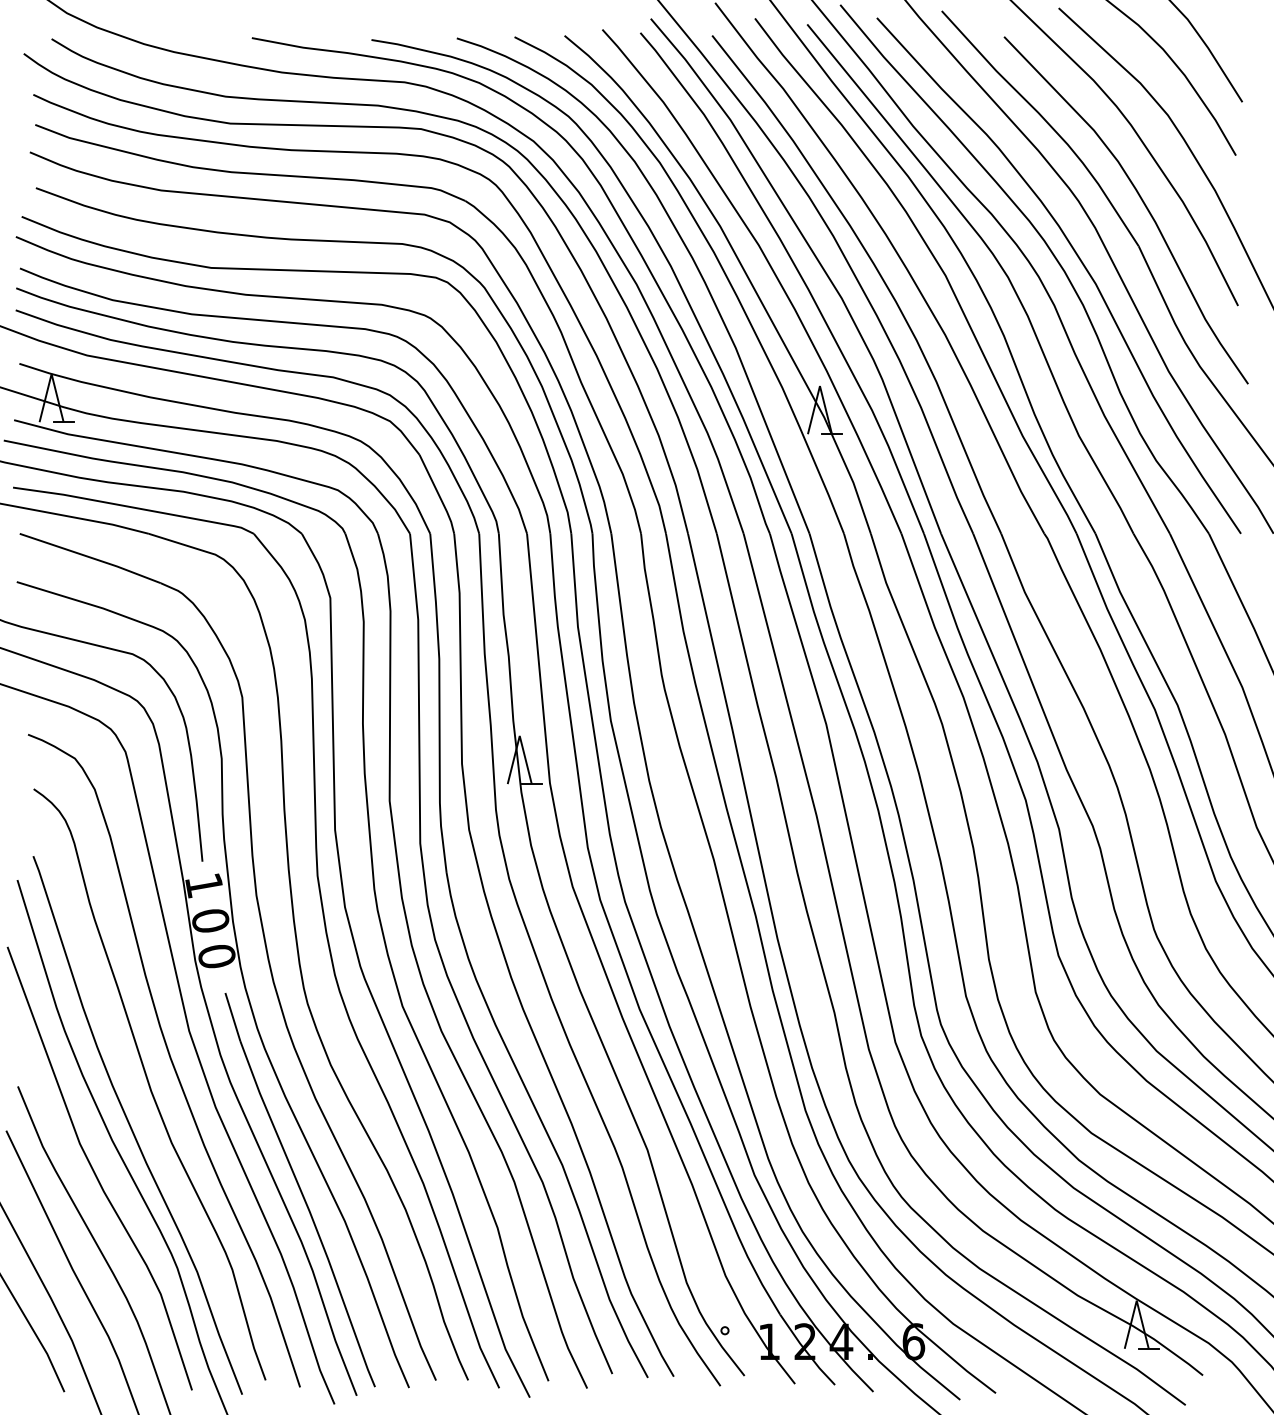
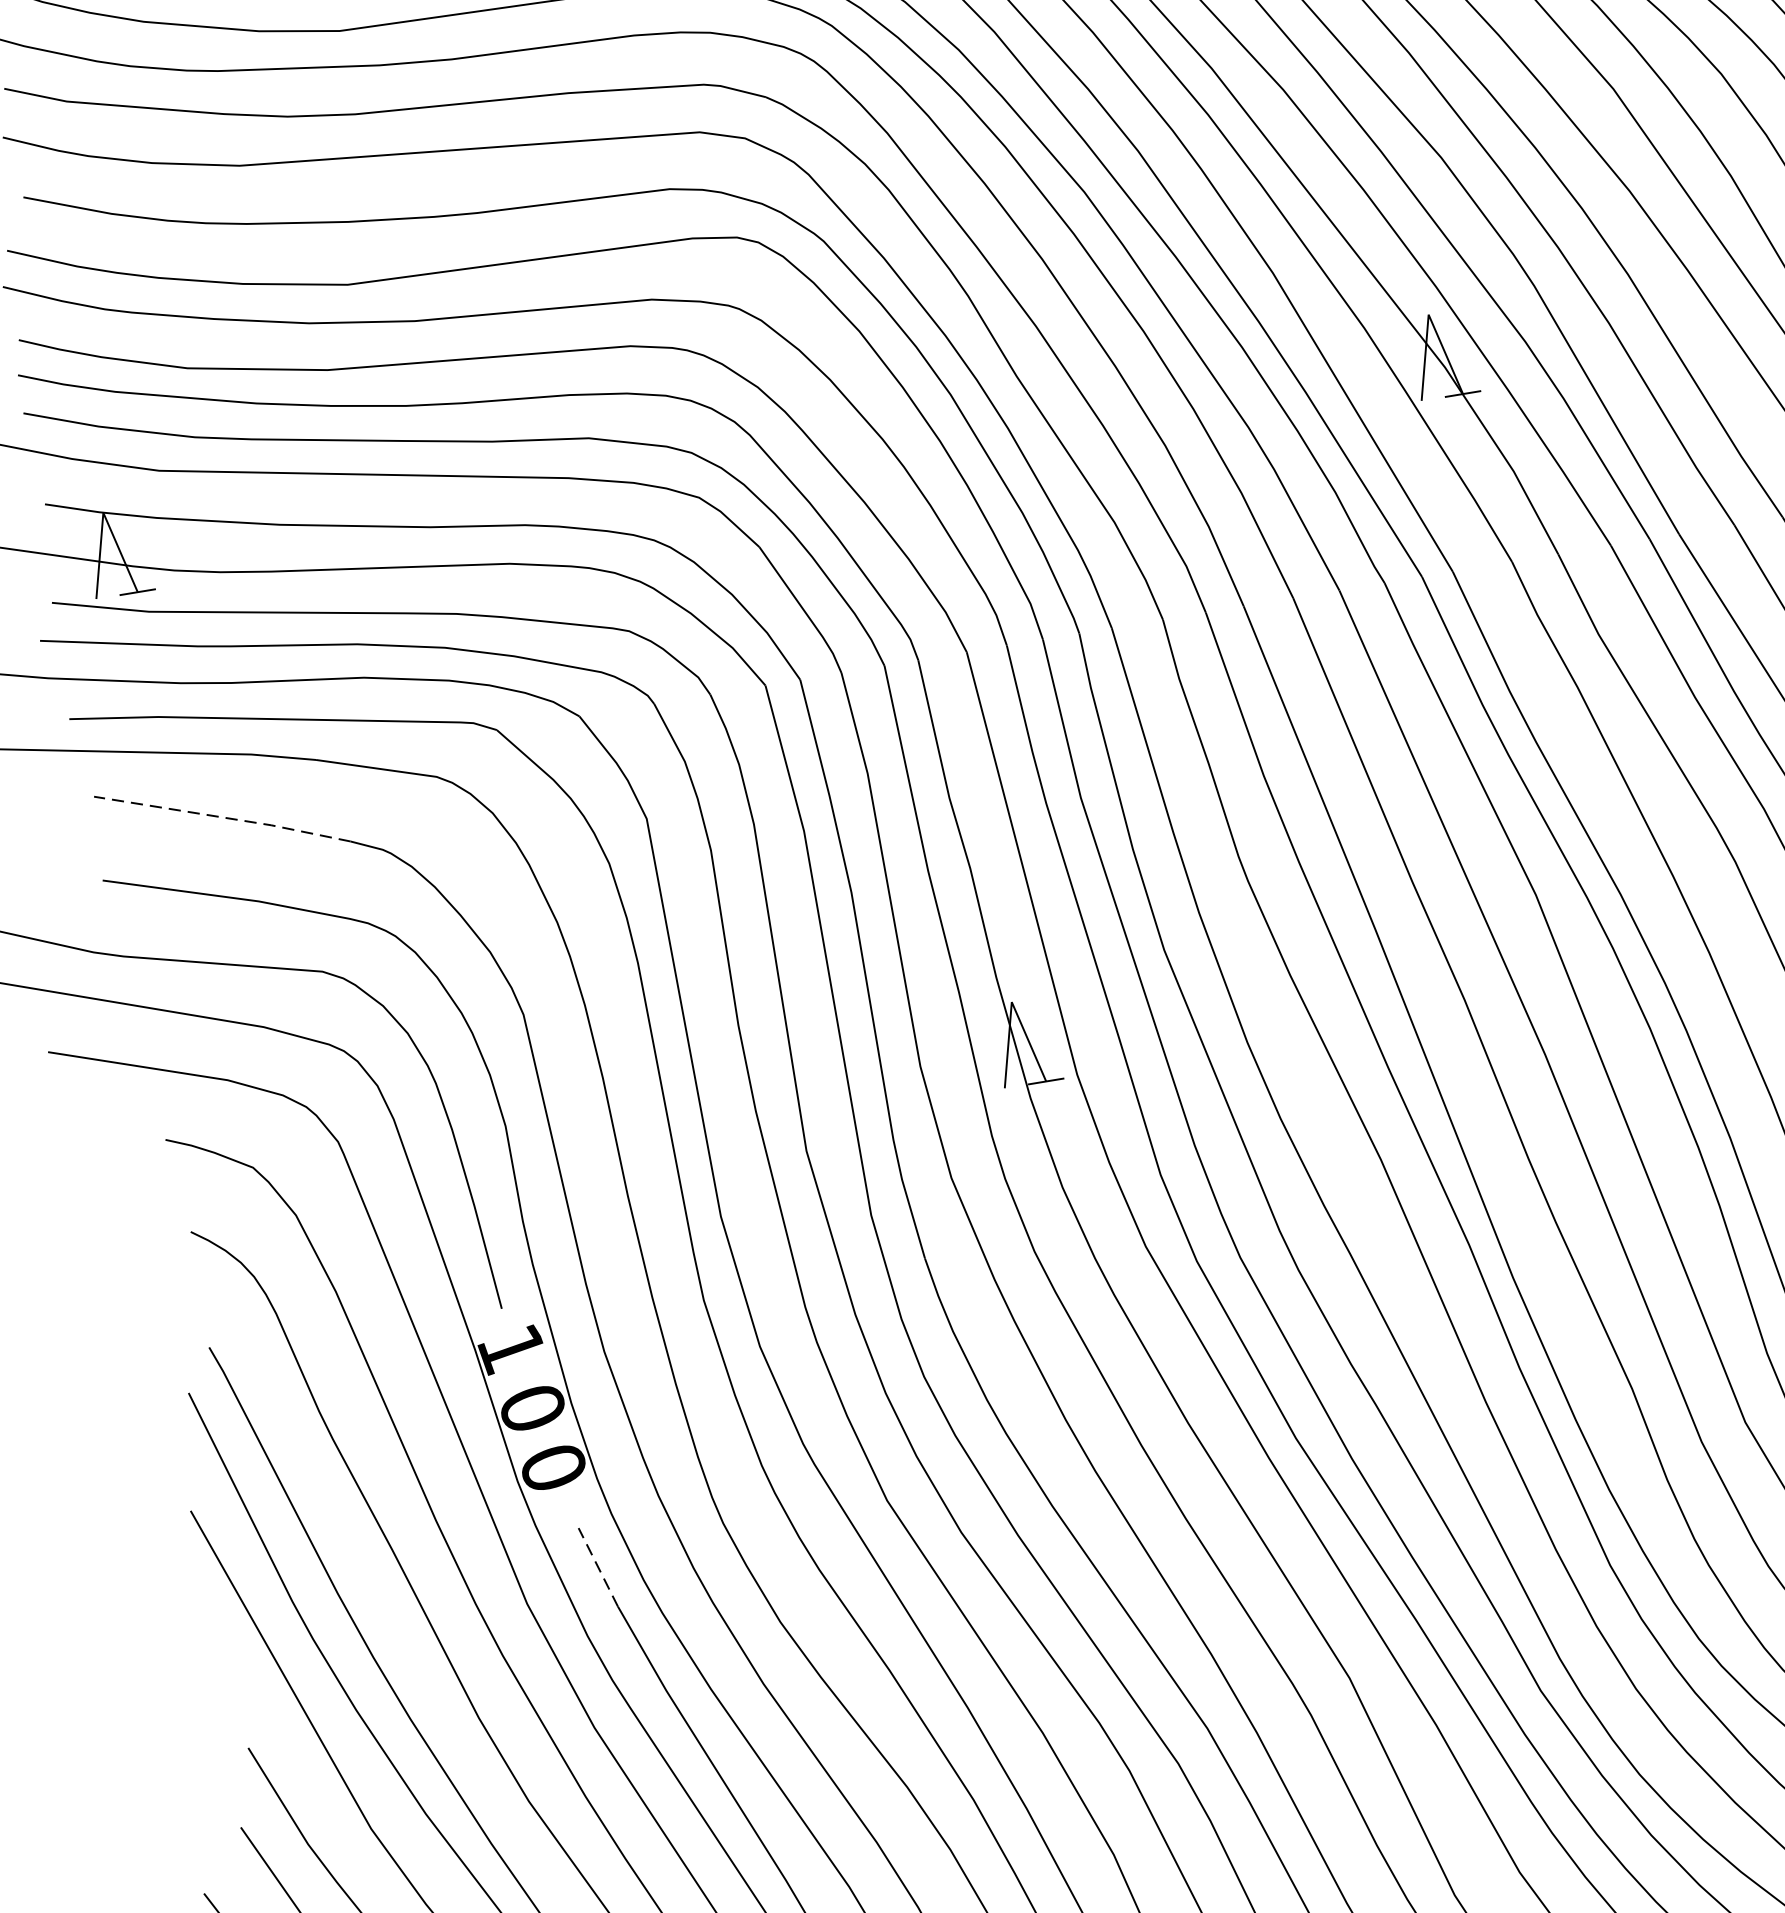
line: (90, 557) -> (222, 817), solid -> dashed
line: (232, 1016) -> (597, 1566), solid -> dashed

